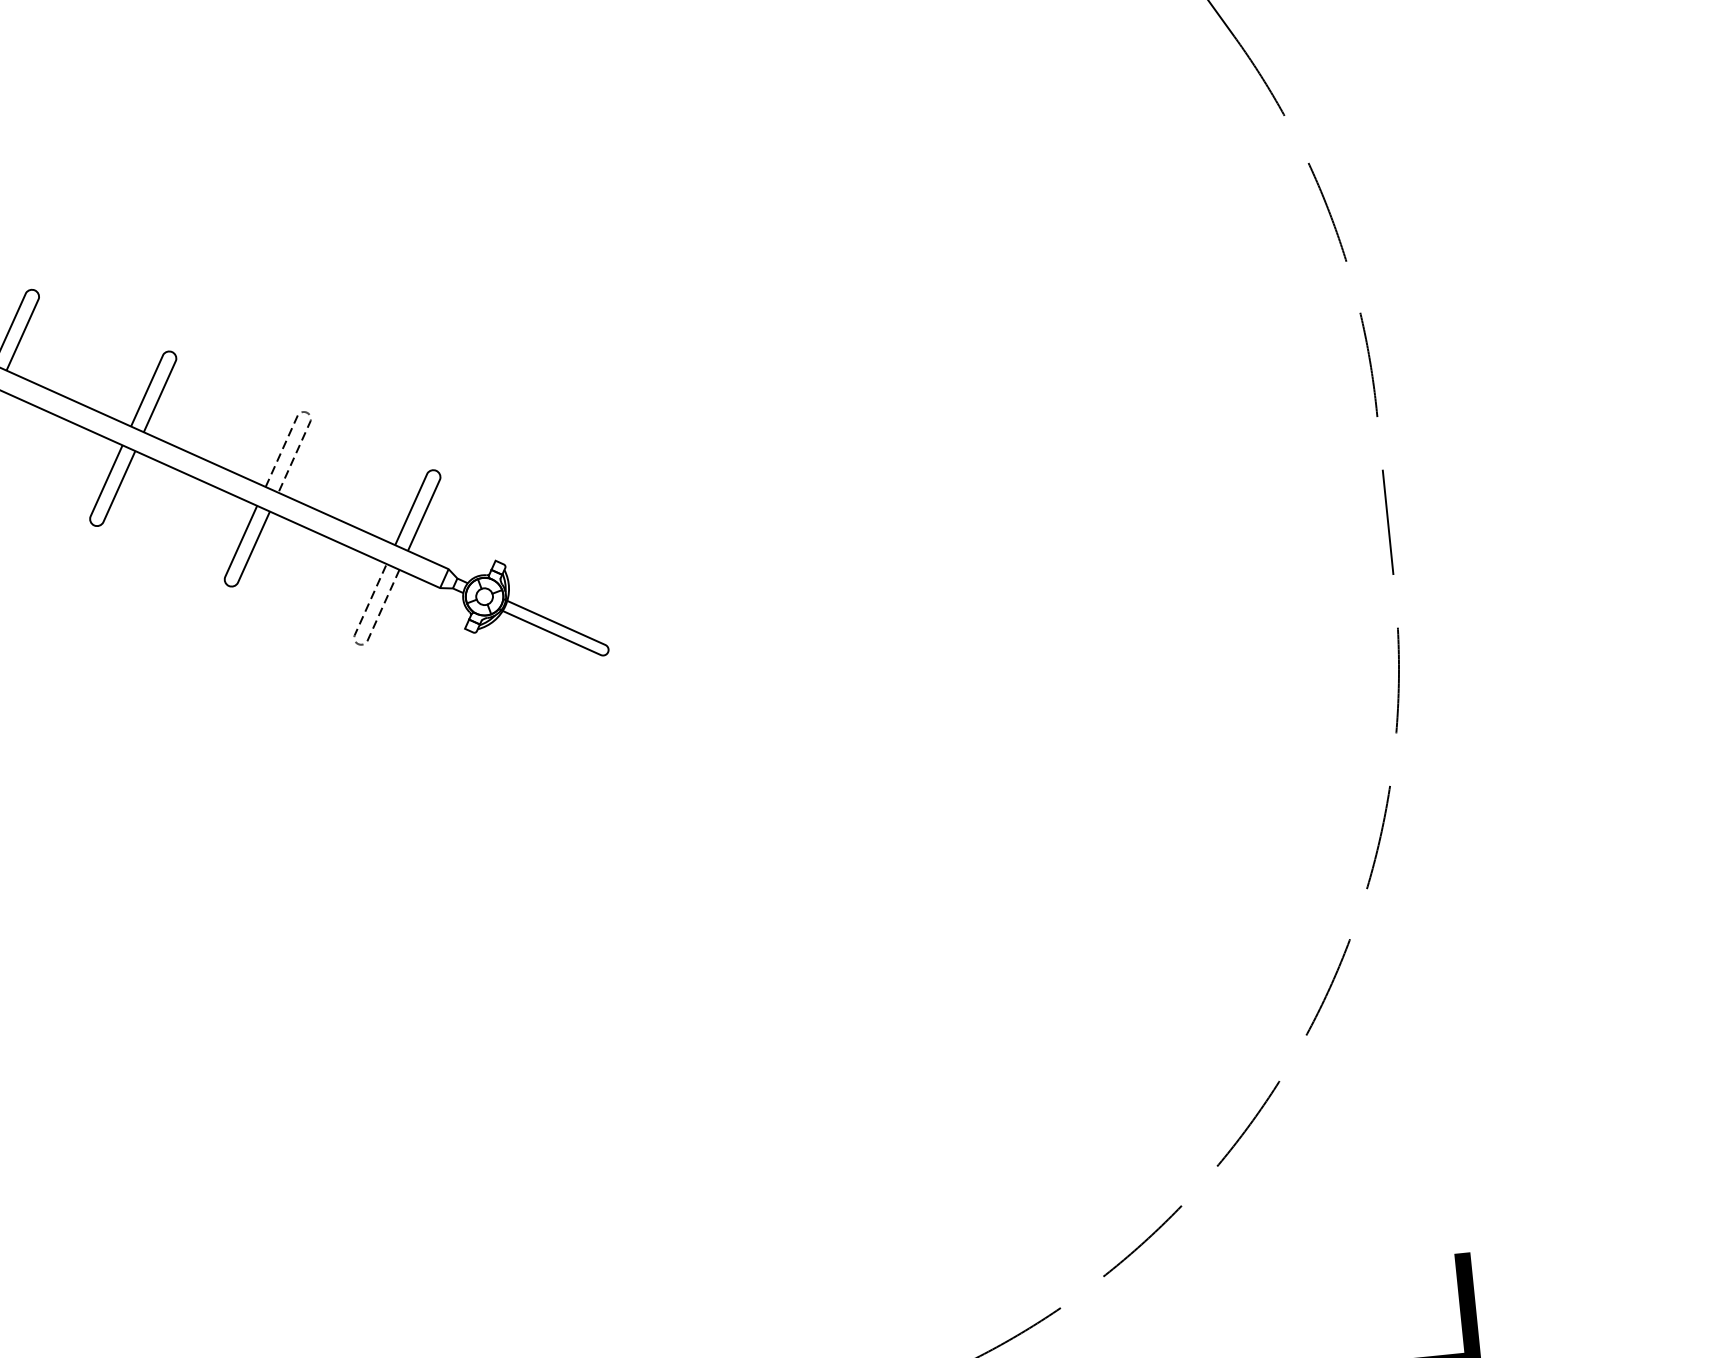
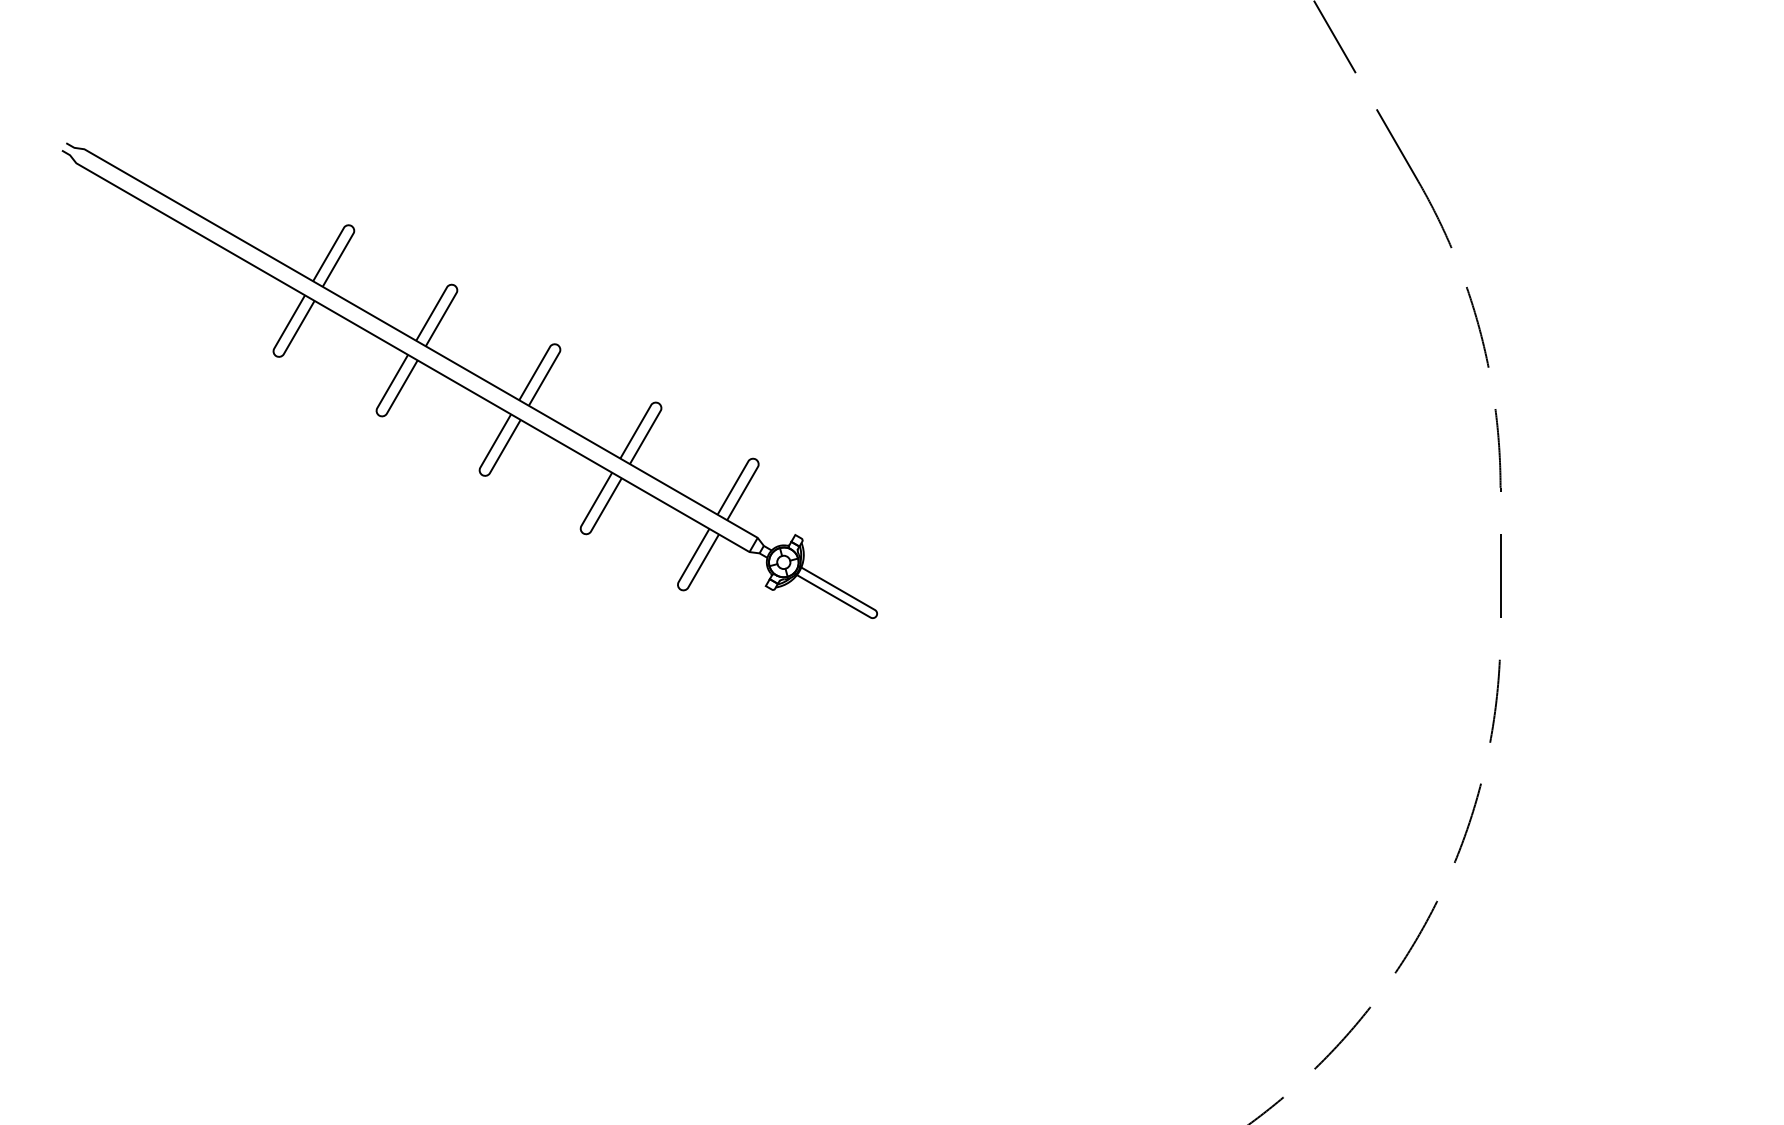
line: (306, 412) -> (658, 403), dashed -> solid
line: (358, 644) -> (680, 589), dashed -> solid

